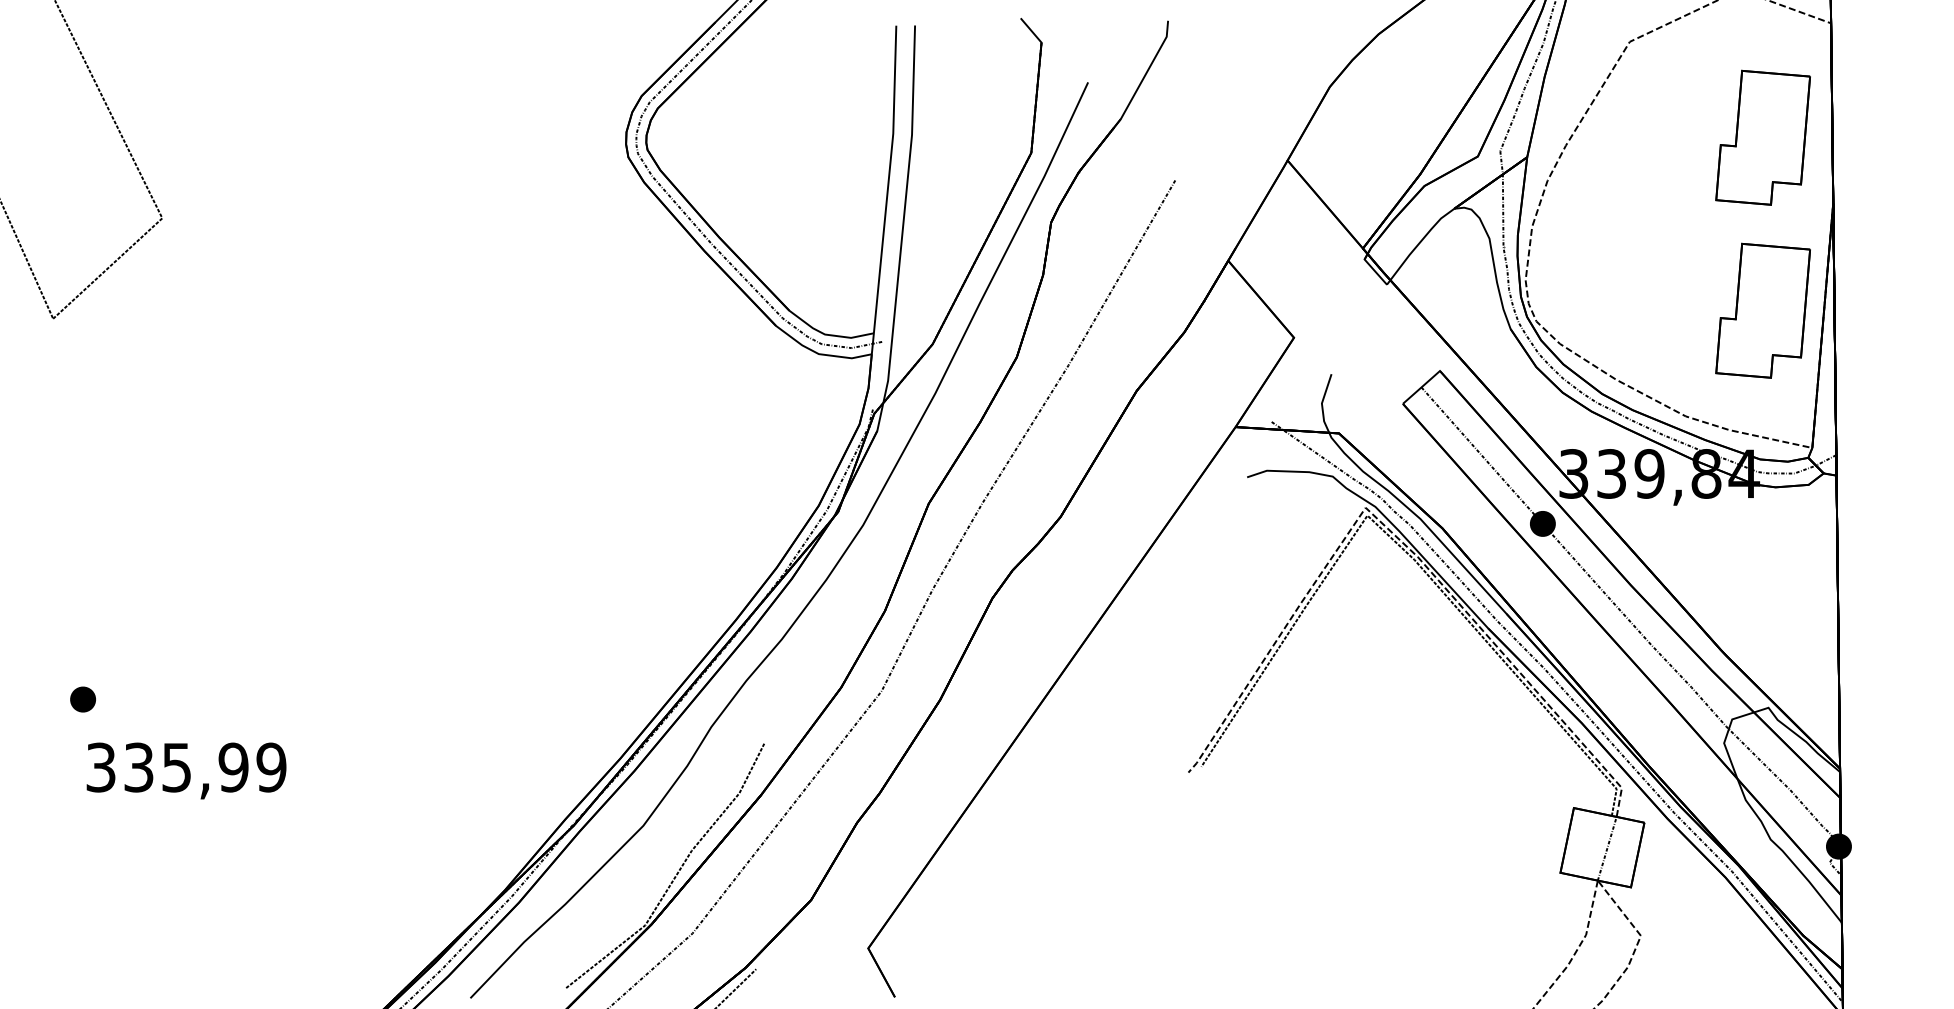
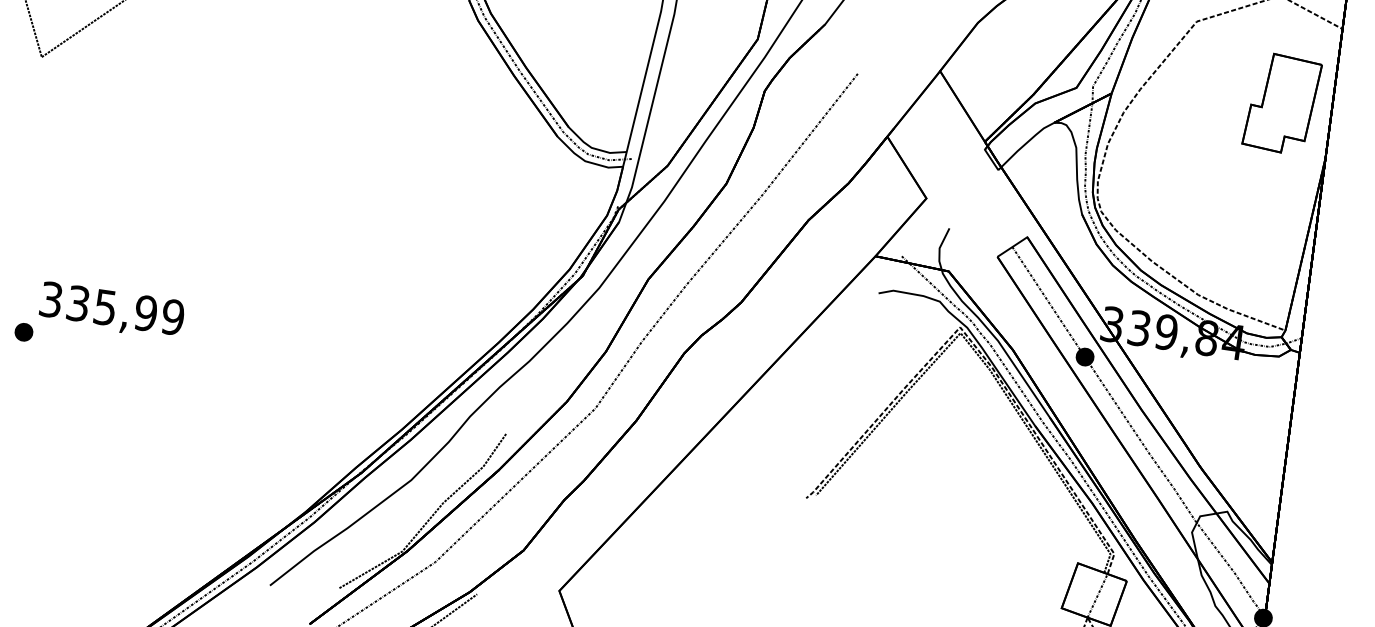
part: (1762, 310) -> (1263, 227), removed
text: (186, 770) -> (111, 310), moved

